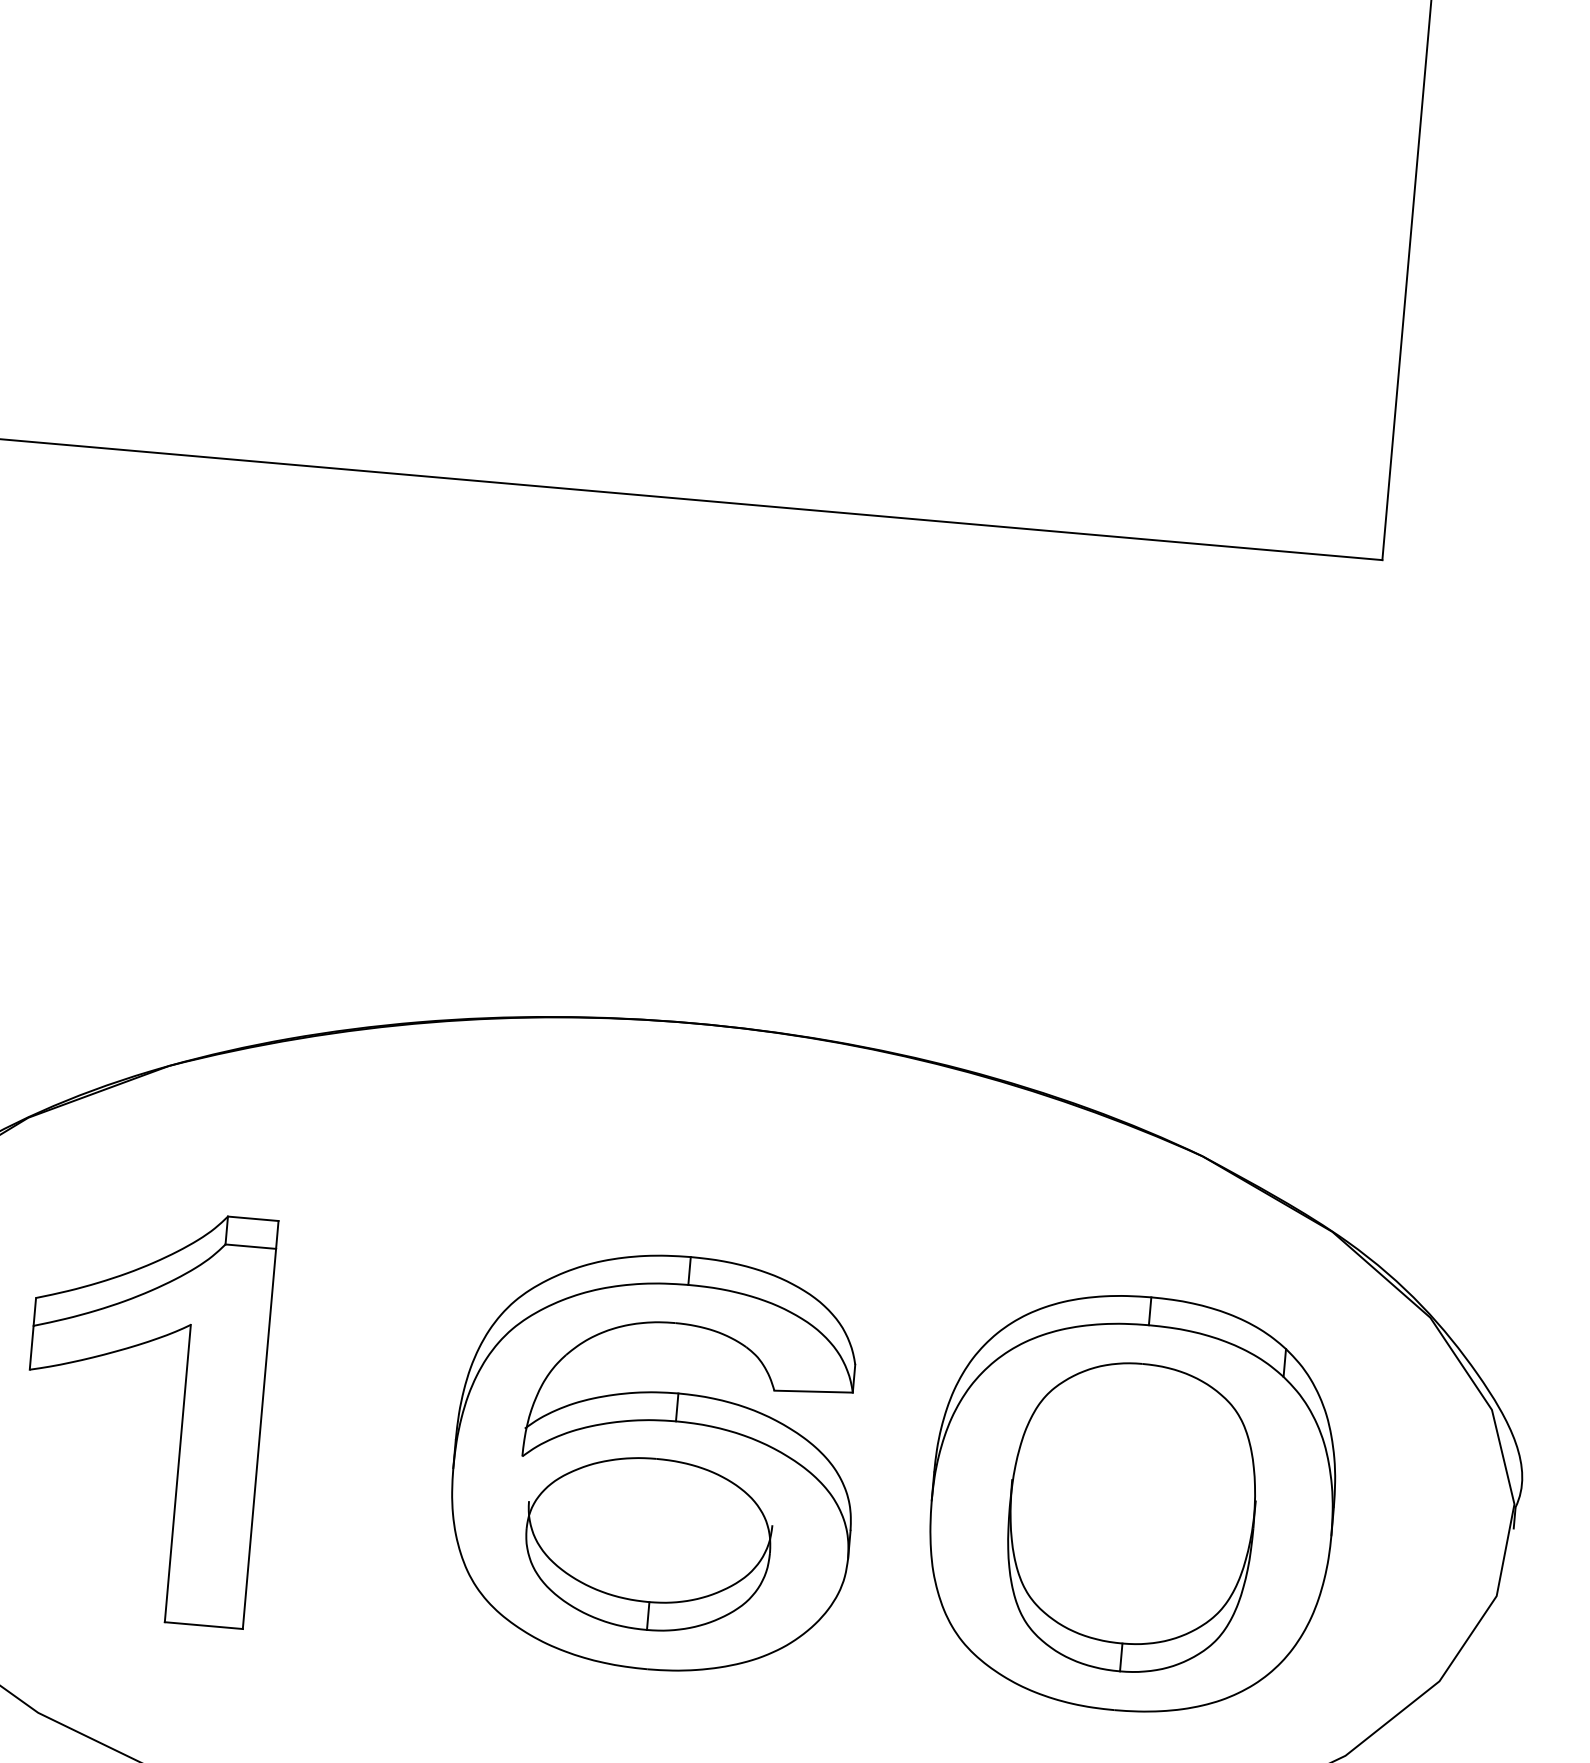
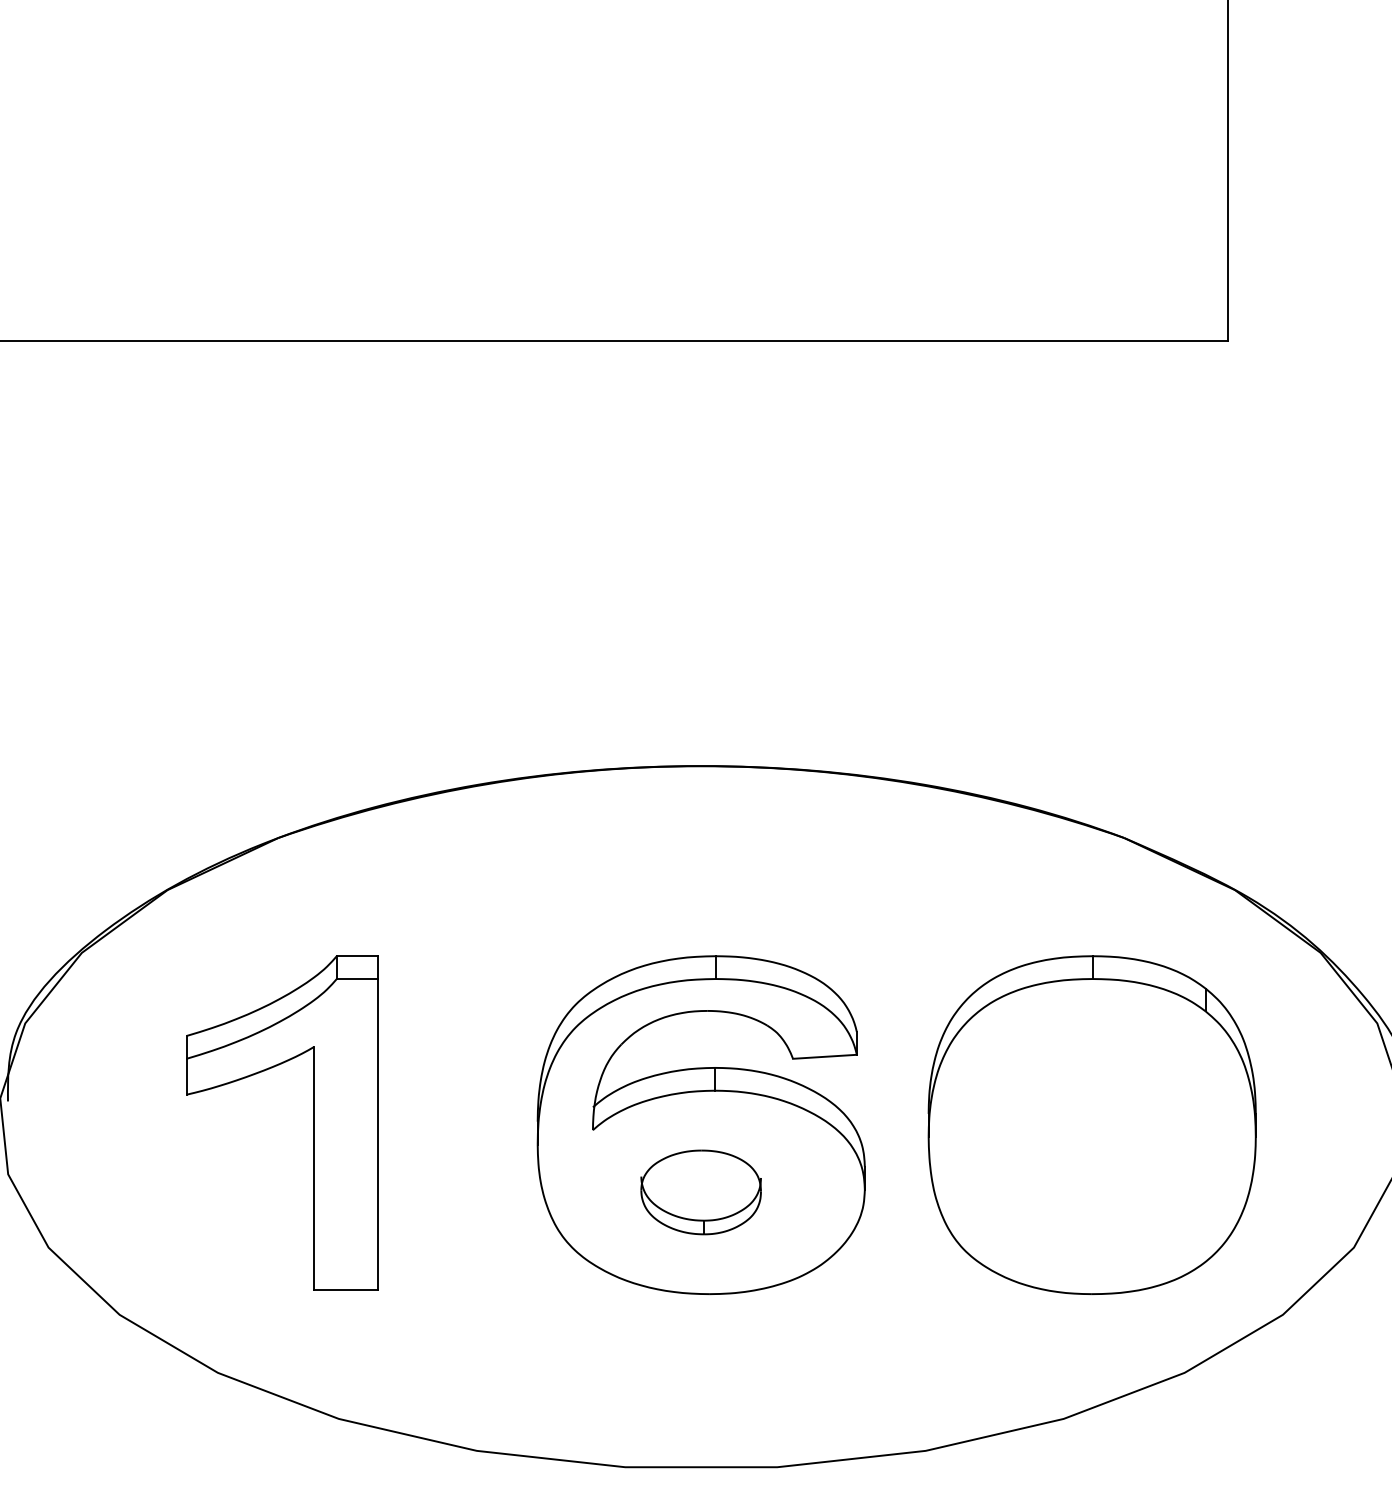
part: (1130, 1517) -> (1091, 1136), removed
part: (647, 1544) -> (700, 1192), size x0.6

